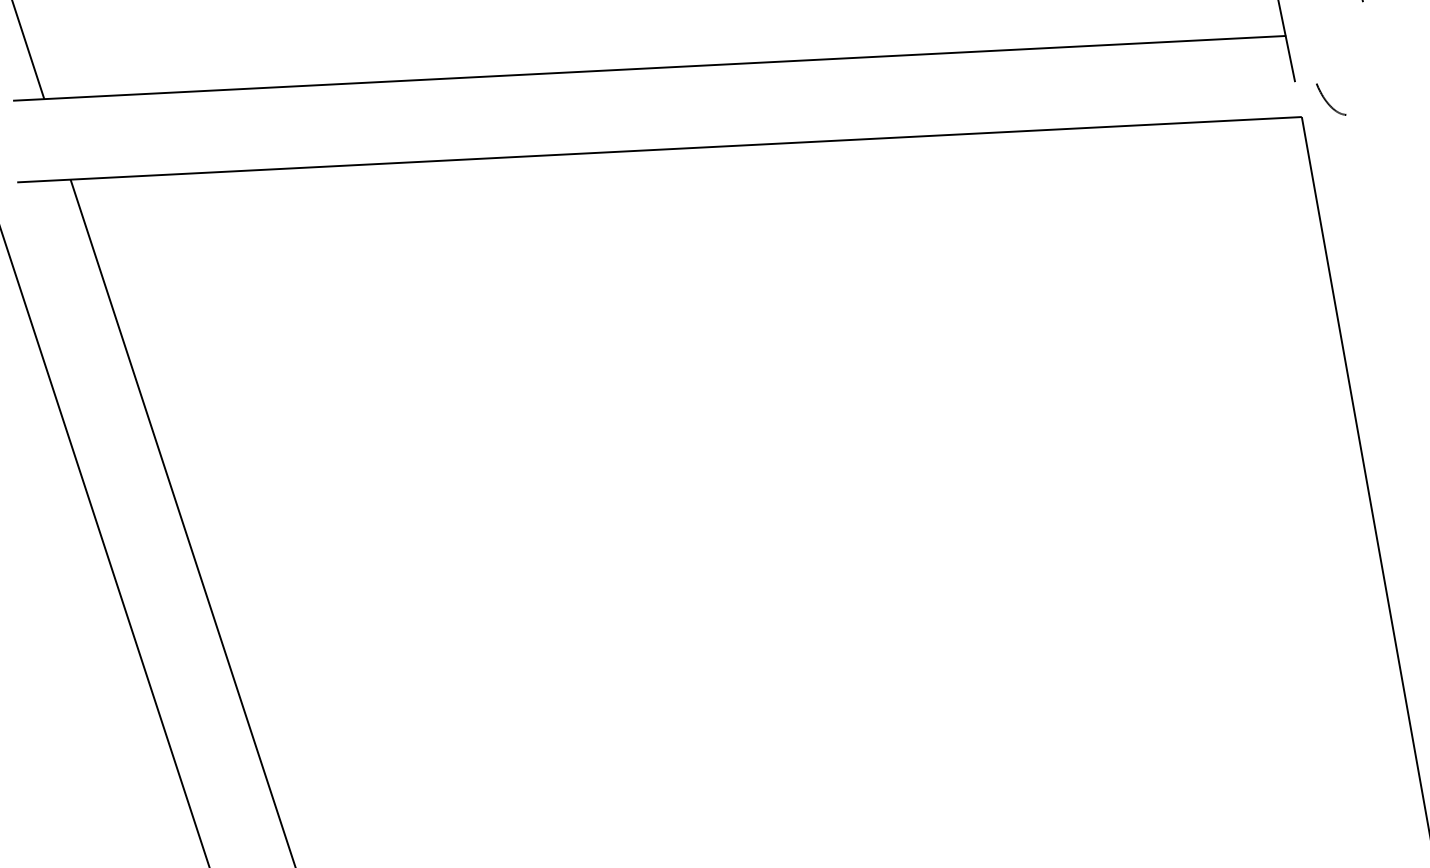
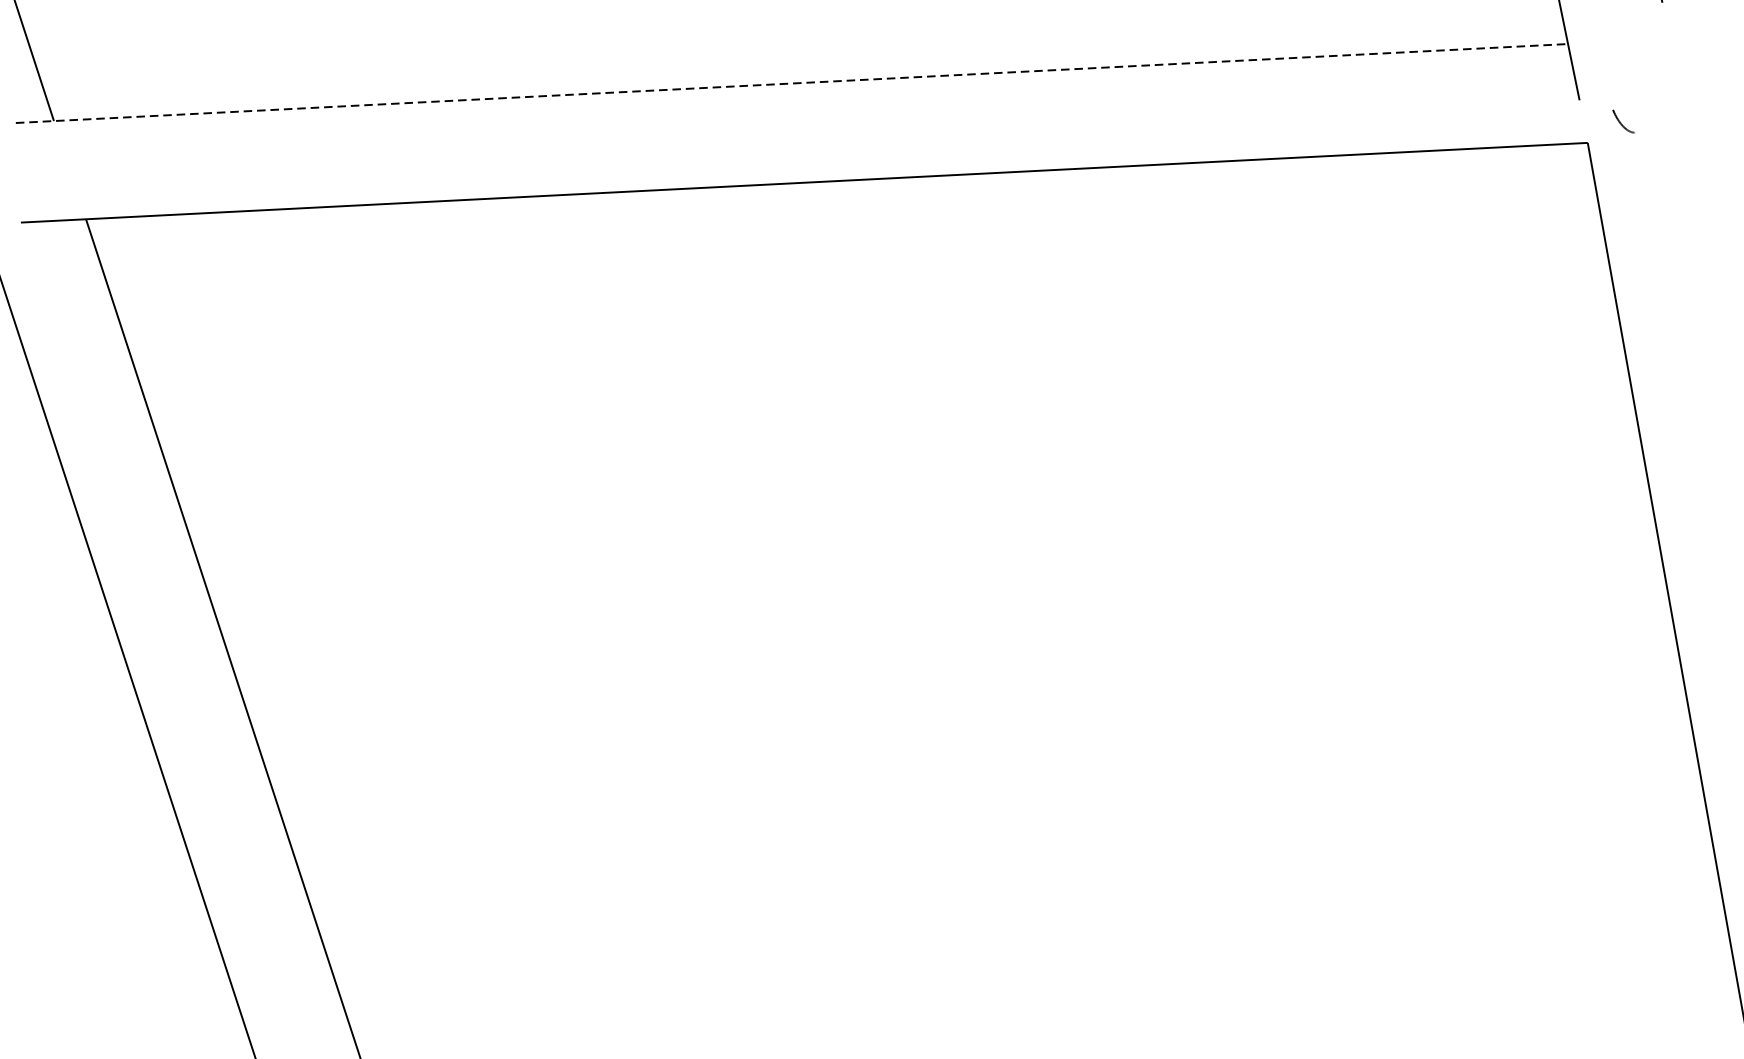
line: (650, 68) -> (793, 83), solid -> dashed
part: (1331, 99) -> (1623, 121), size x0.6

